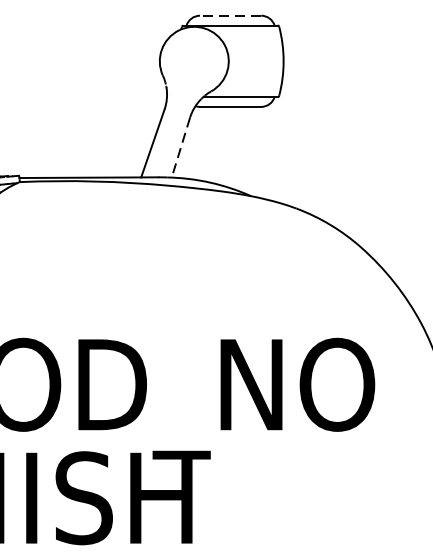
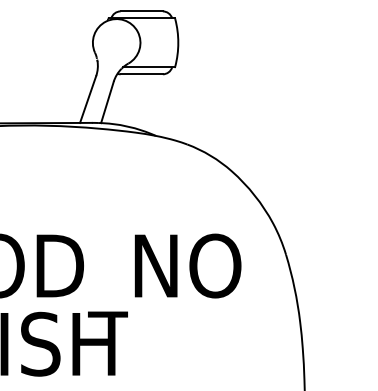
line: (230, 15) -> (141, 11), dashed -> solid
line: (180, 147) -> (107, 102), dashed -> solid

